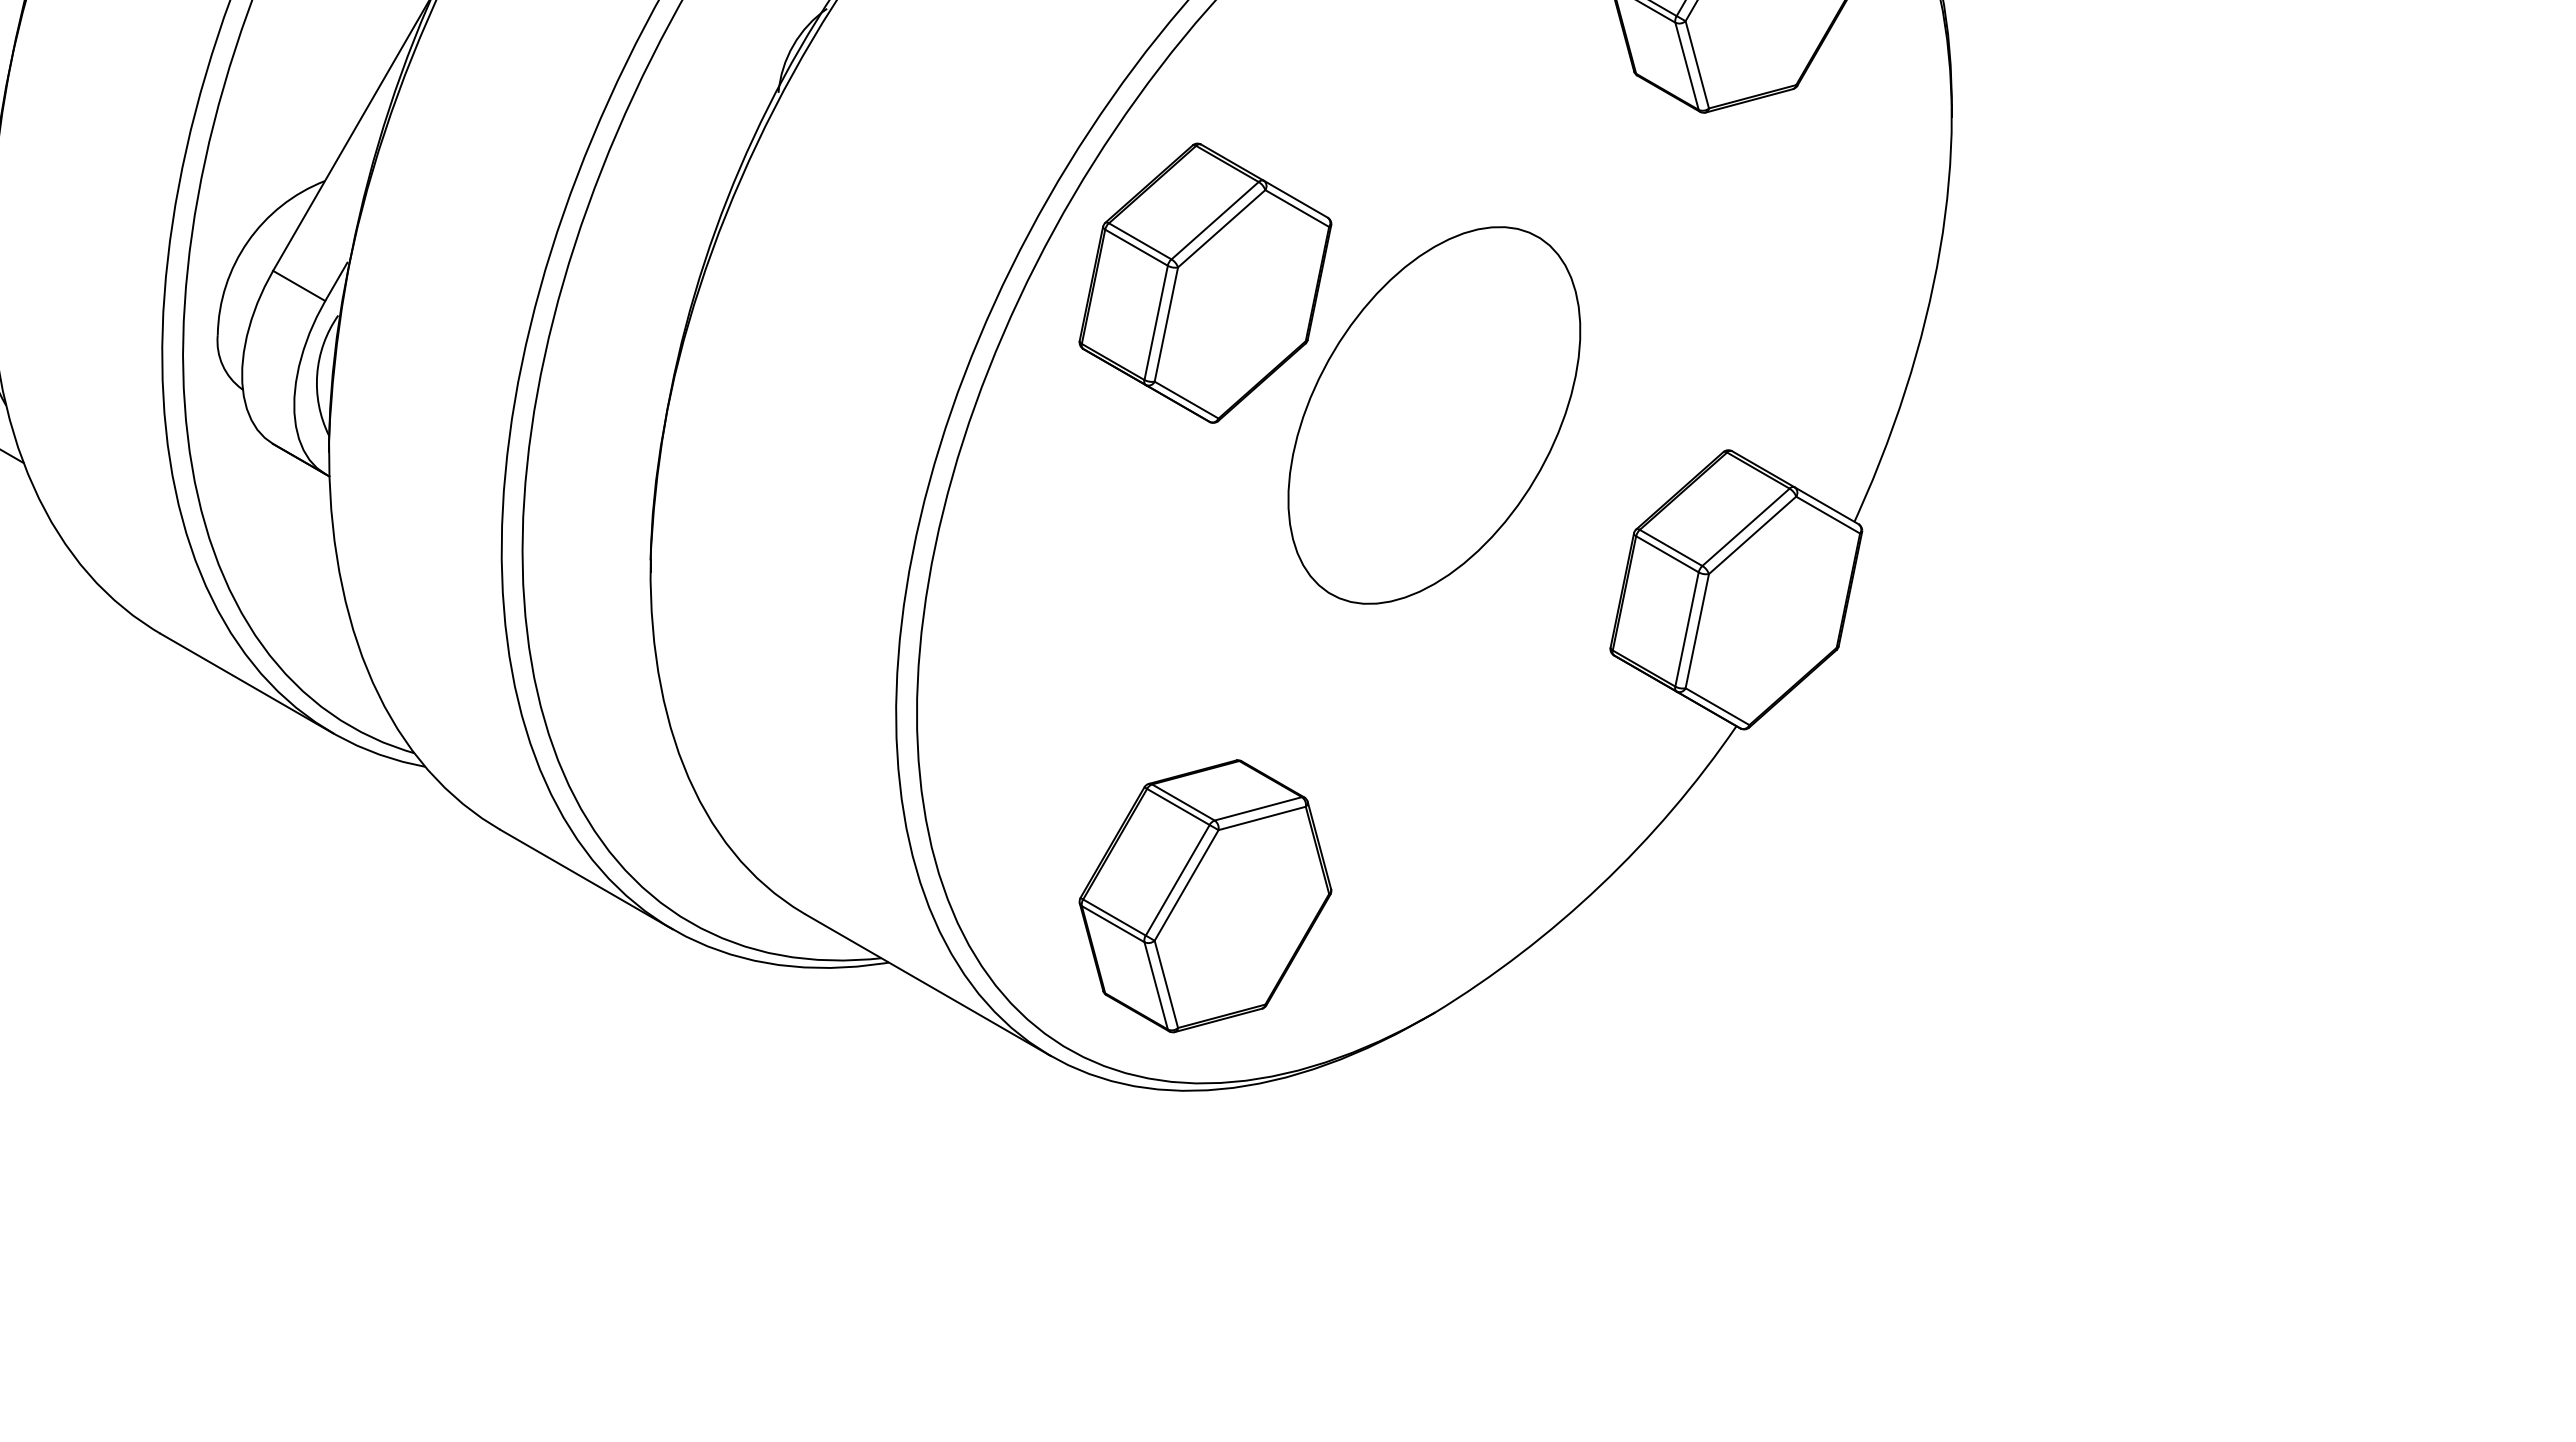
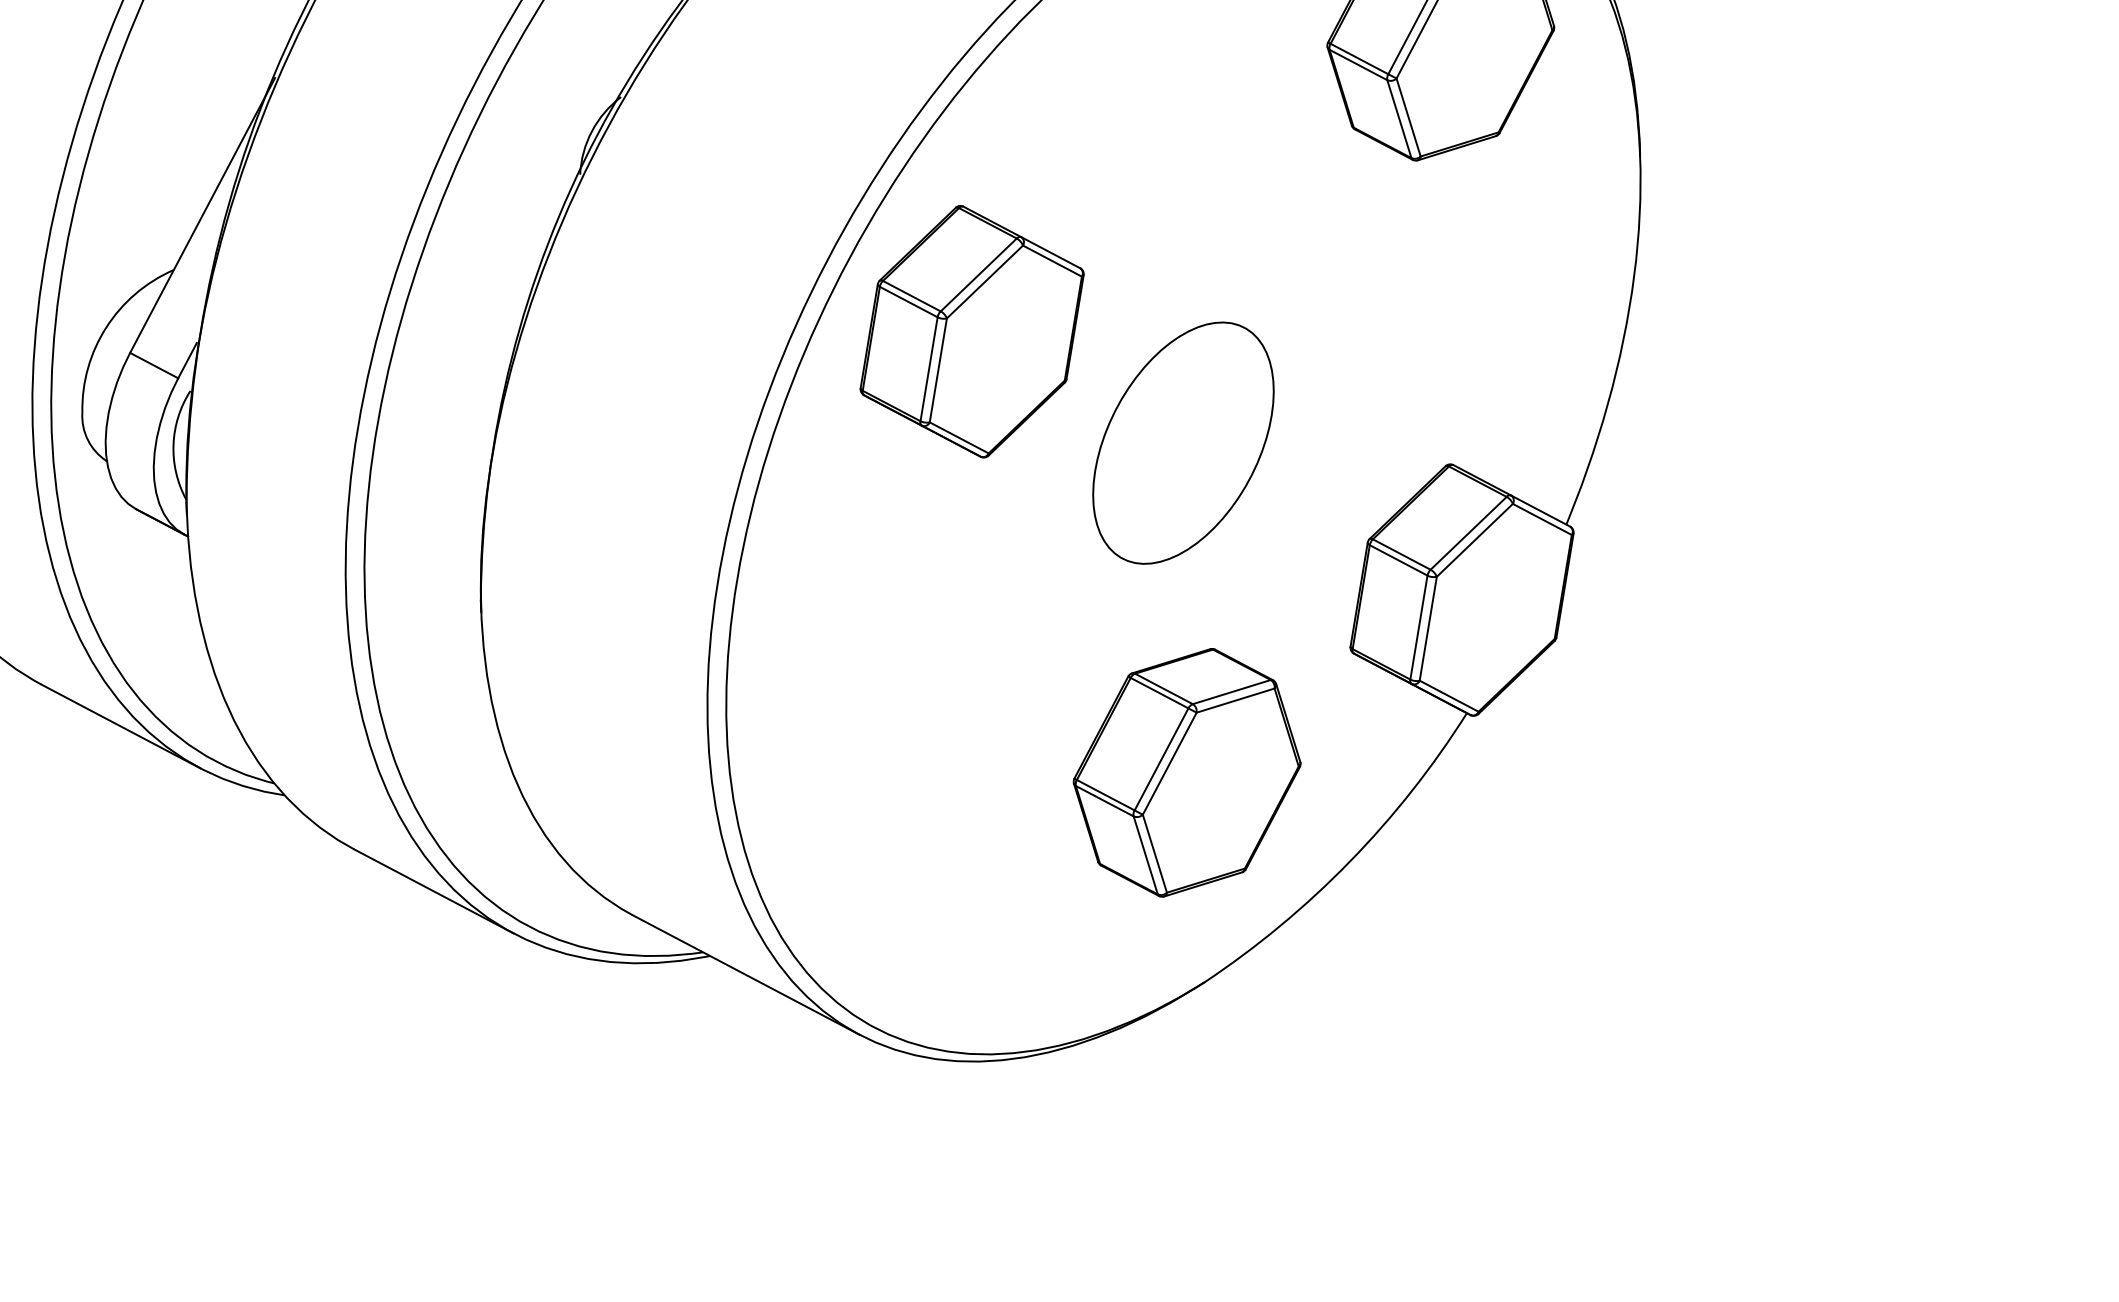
part: (1434, 415) -> (1183, 443), size x0.7
part: (1205, 896) -> (1187, 773), moved

